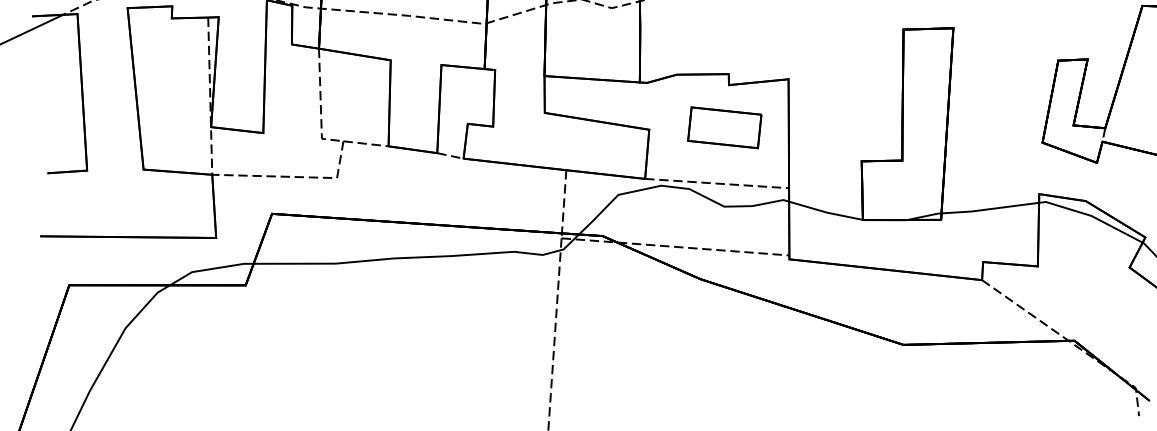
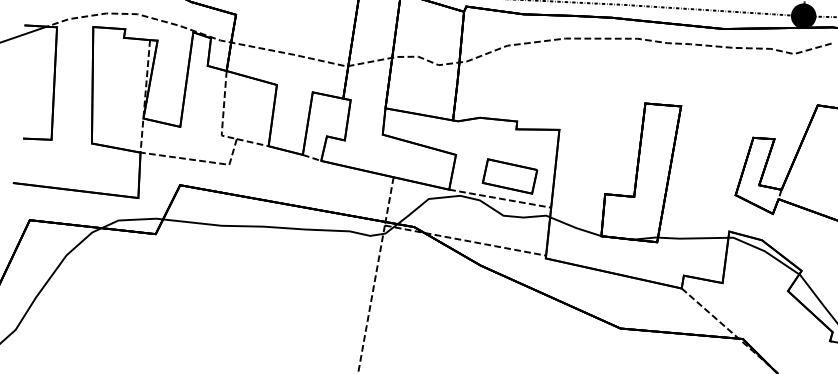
part: (723, 127) -> (509, 176), moved

